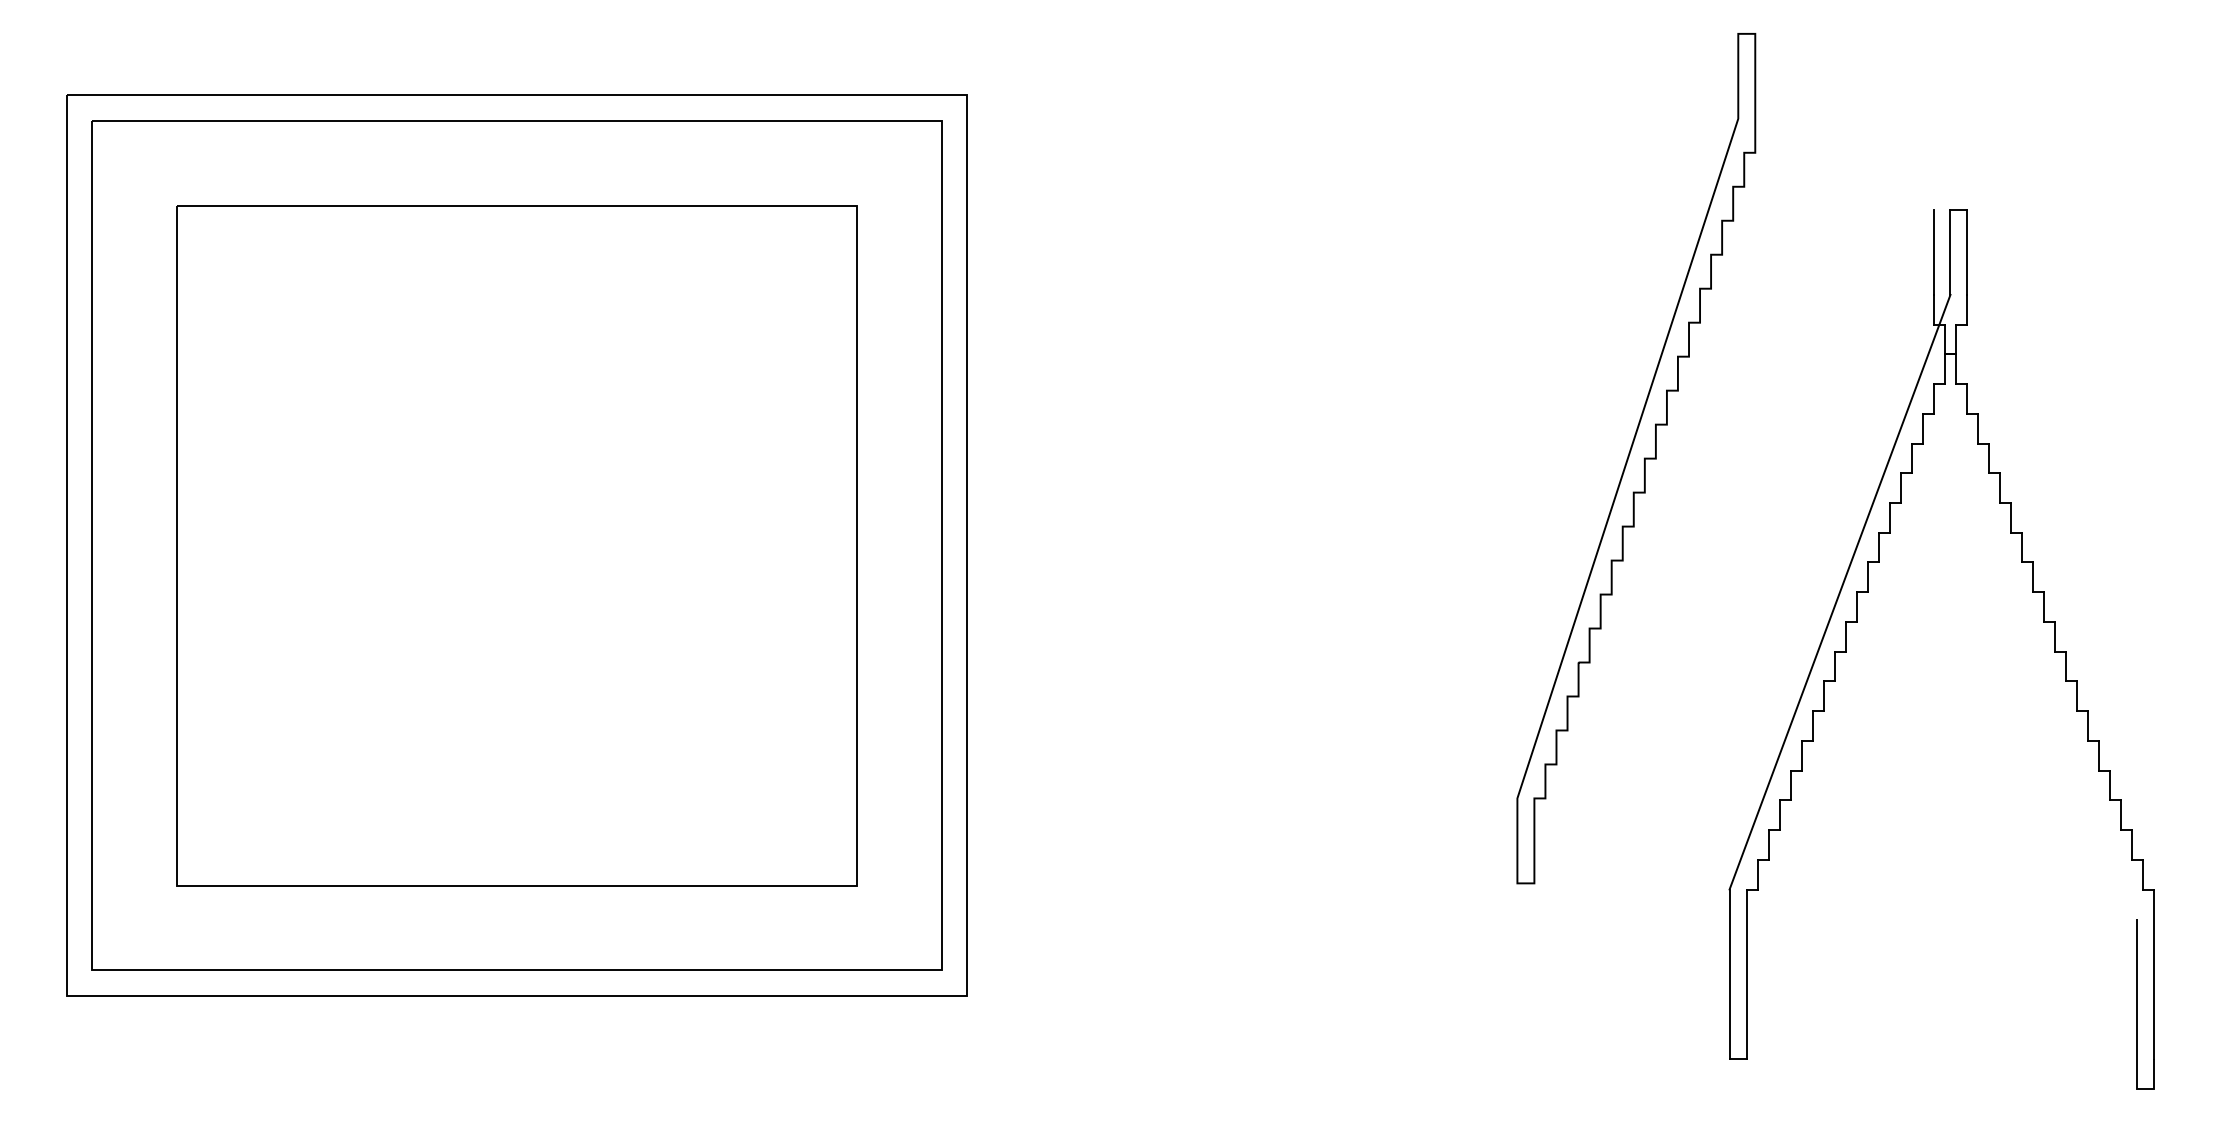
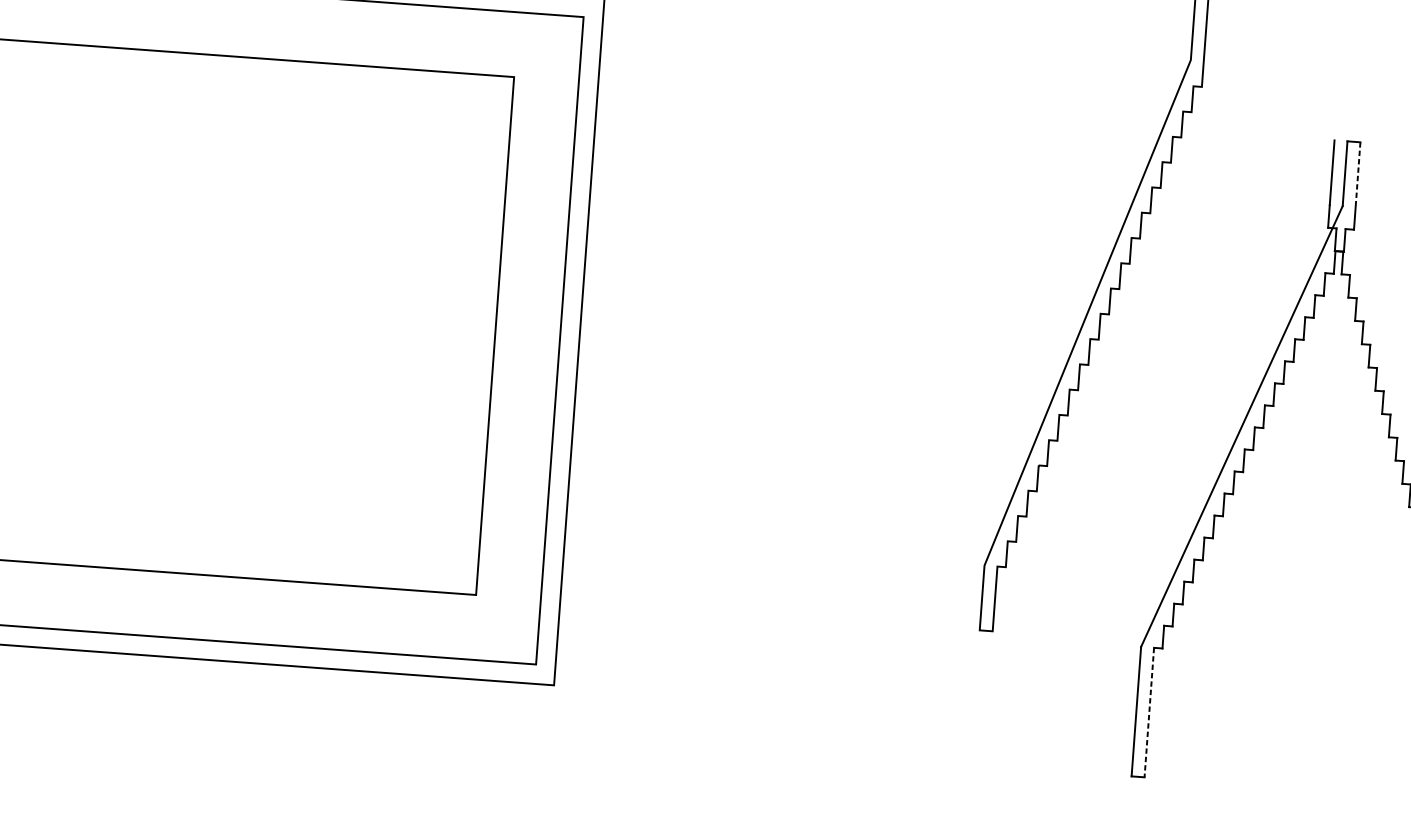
line: (1967, 252) -> (1358, 174), solid -> dashed
line: (1746, 974) -> (1149, 712), solid -> dashed

